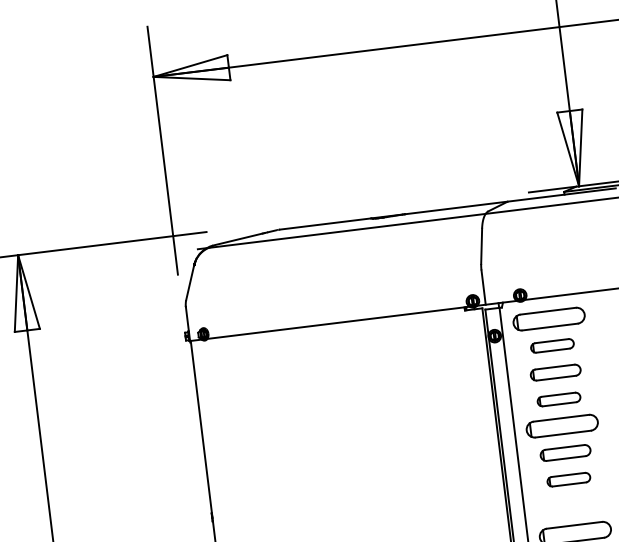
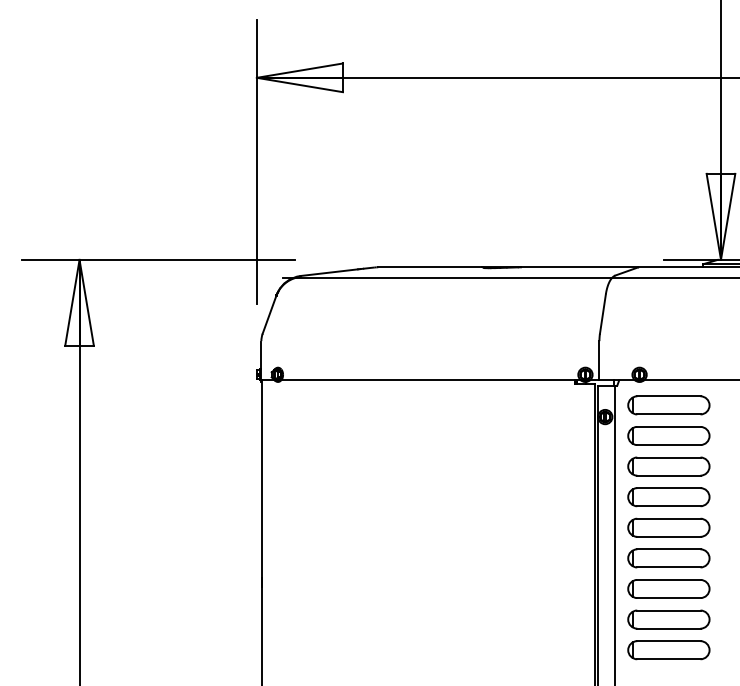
part: (552, 345) -> (668, 435), size x1.67
part: (555, 372) -> (668, 466), size x1.43
part: (558, 399) -> (668, 497), size x1.67
part: (565, 453) -> (668, 558), size x1.43
part: (568, 479) -> (668, 588), size x1.67
part: (571, 506) -> (668, 619), added

